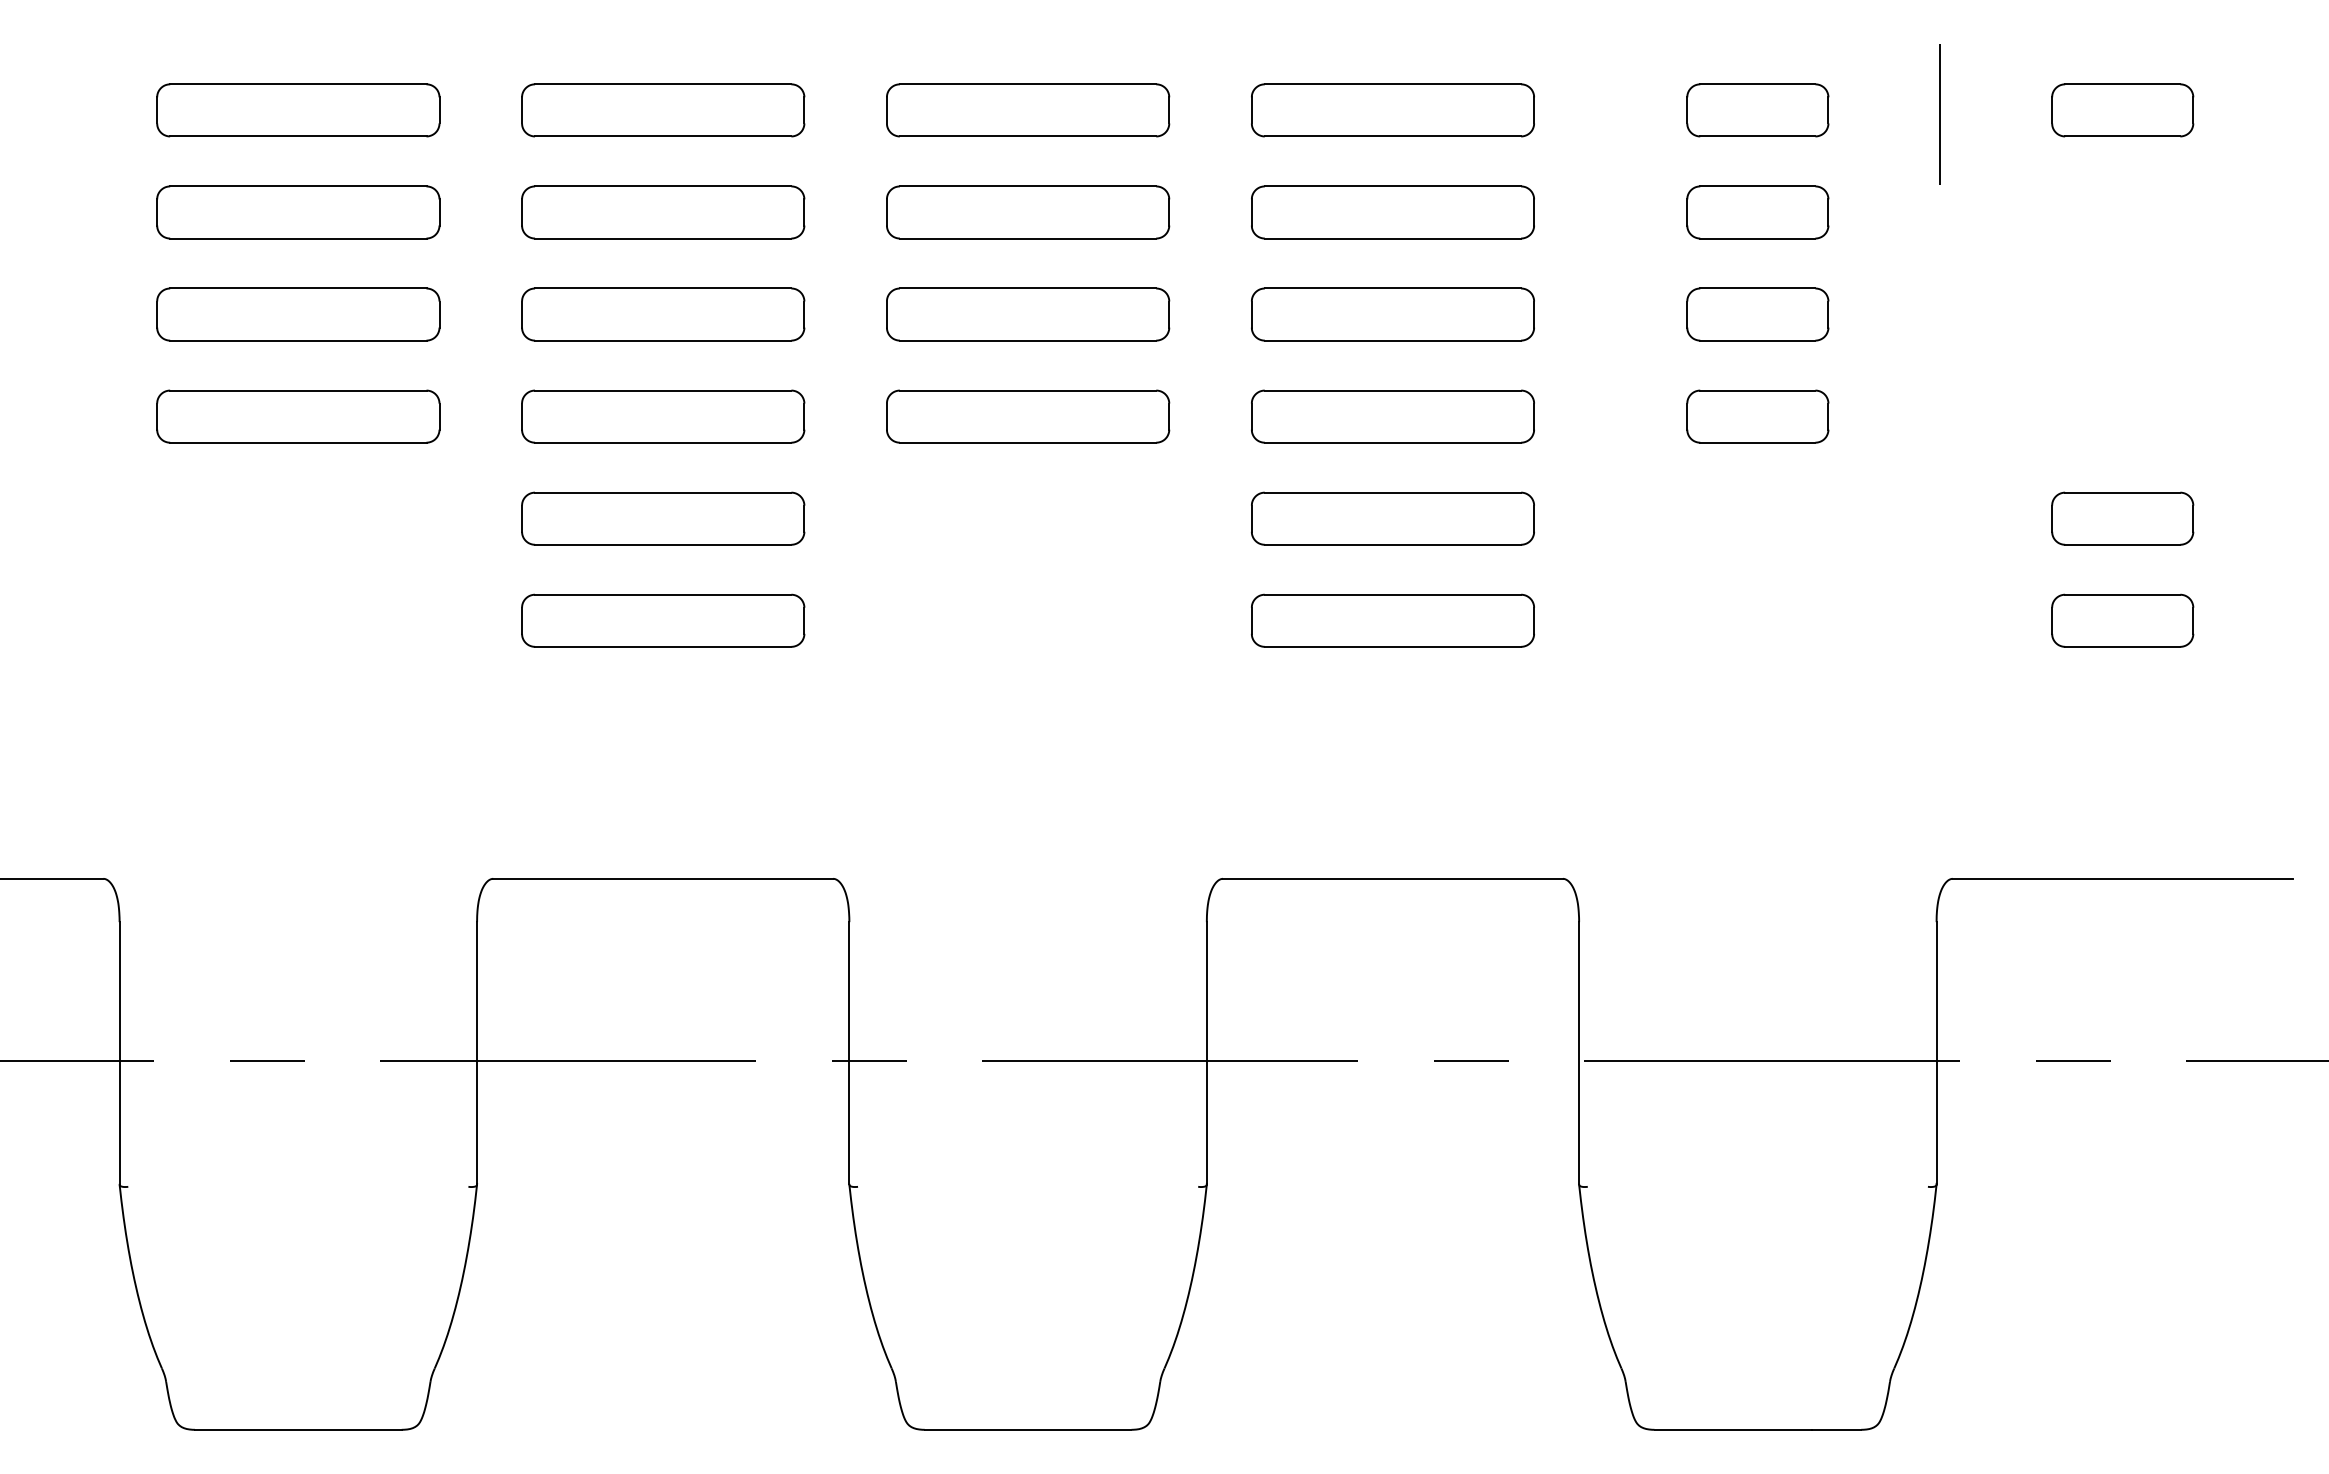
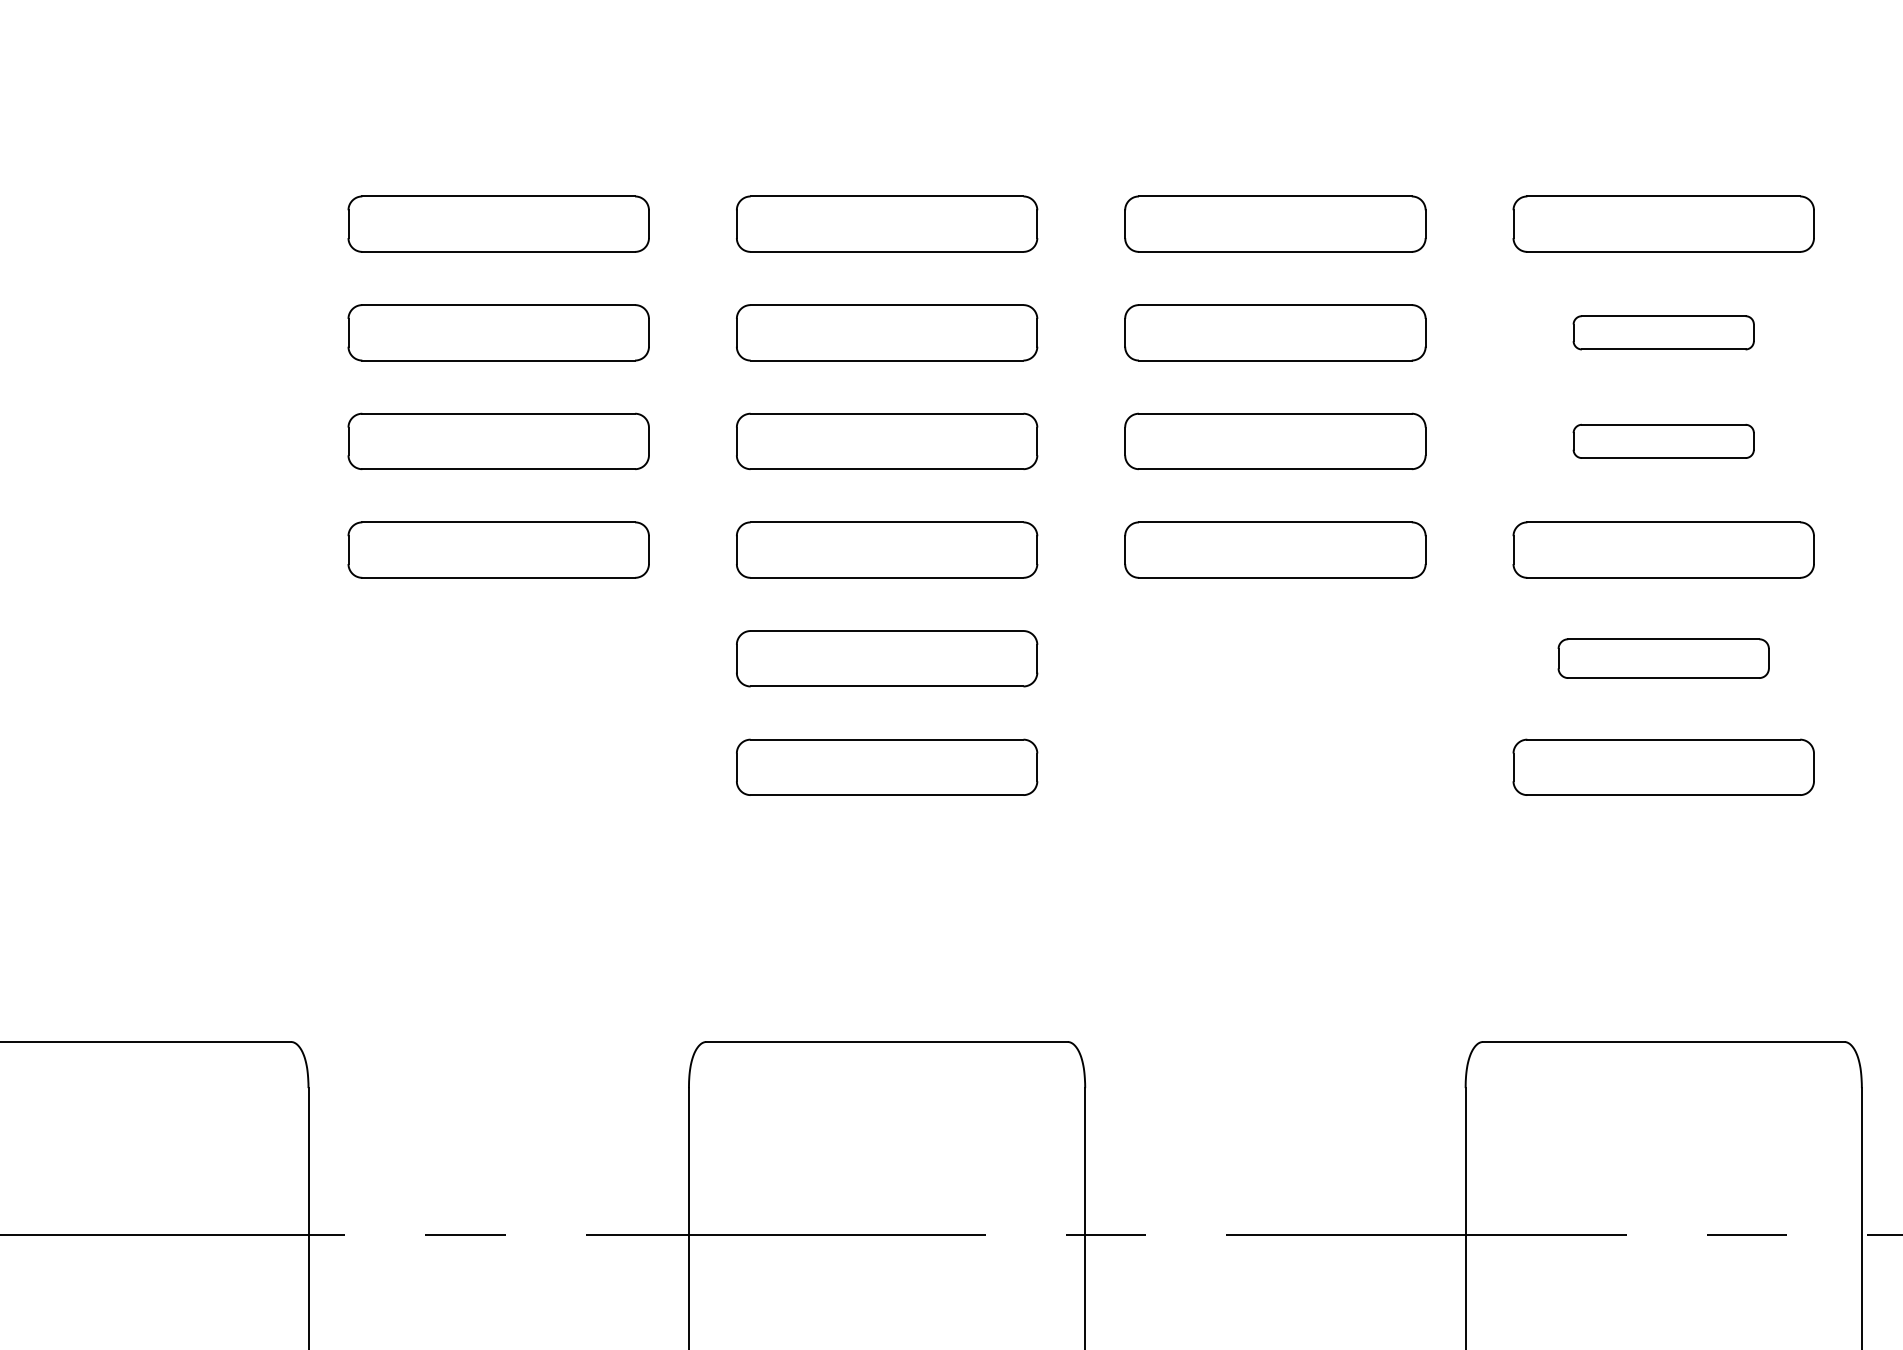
part: (1392, 212) -> (1663, 332), size x0.6
part: (1392, 314) -> (1663, 441), size x0.6
part: (1392, 518) -> (1663, 658), size x0.7

